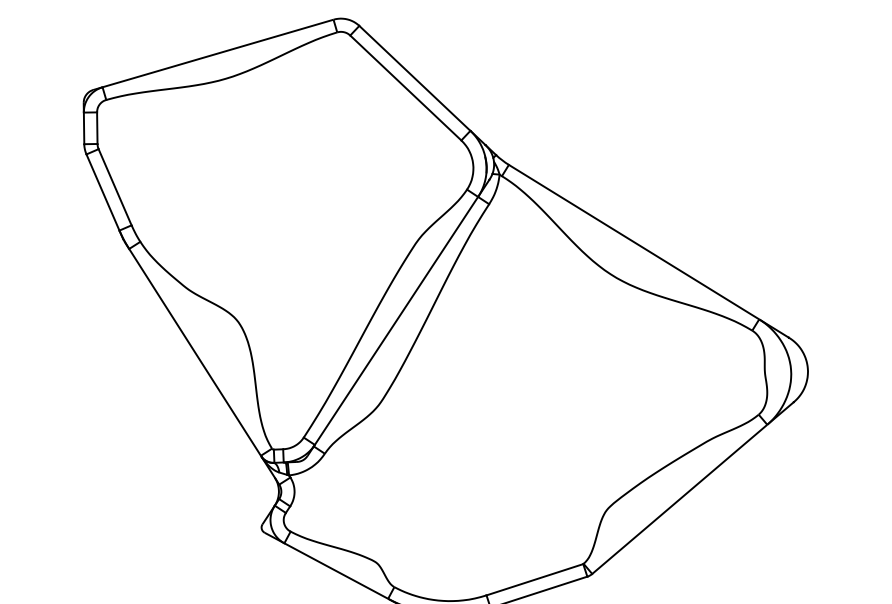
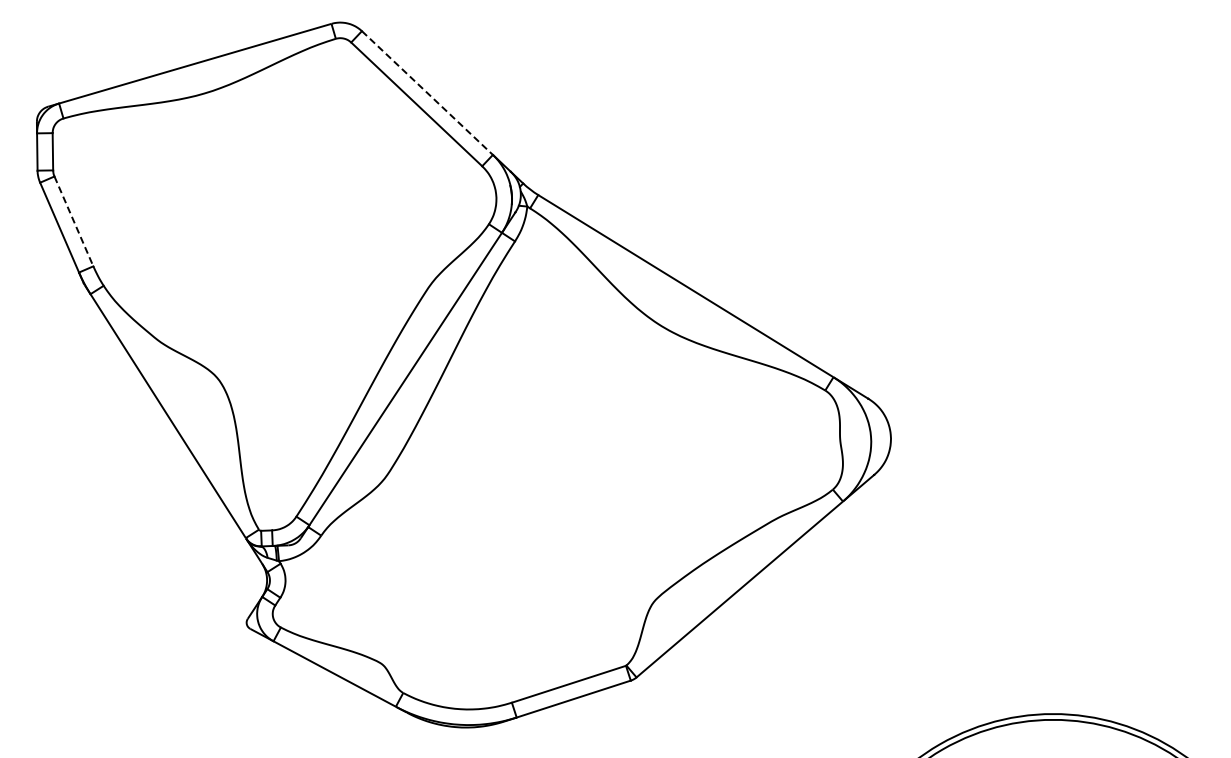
line: (414, 78) -> (427, 93), solid -> dashed
line: (114, 187) -> (73, 221), solid -> dashed

